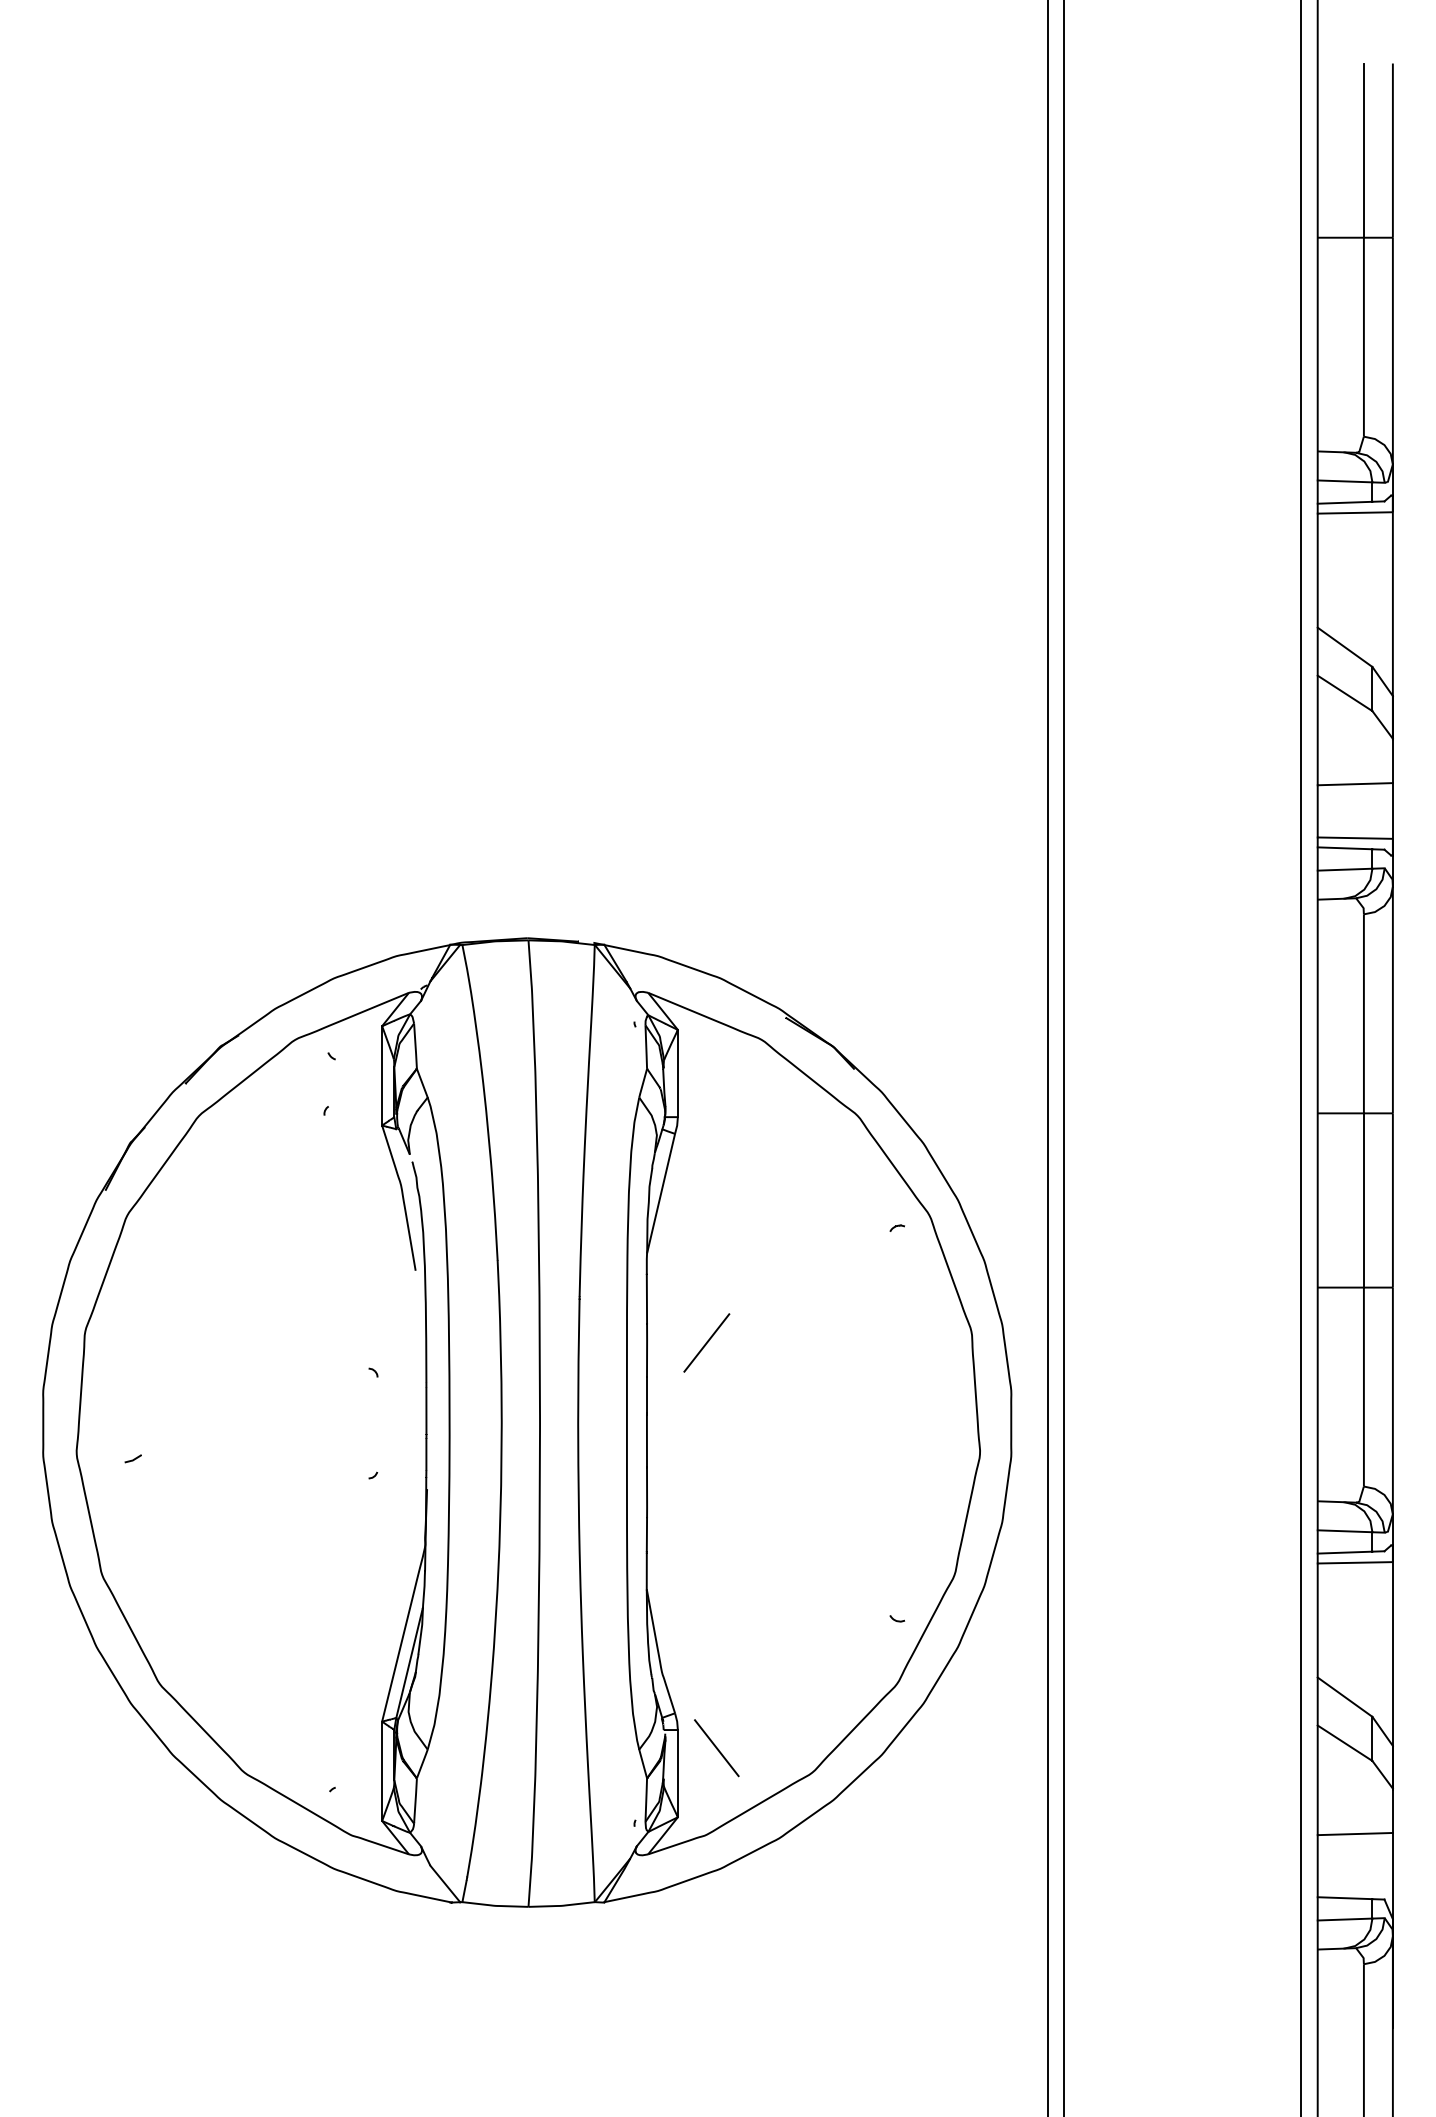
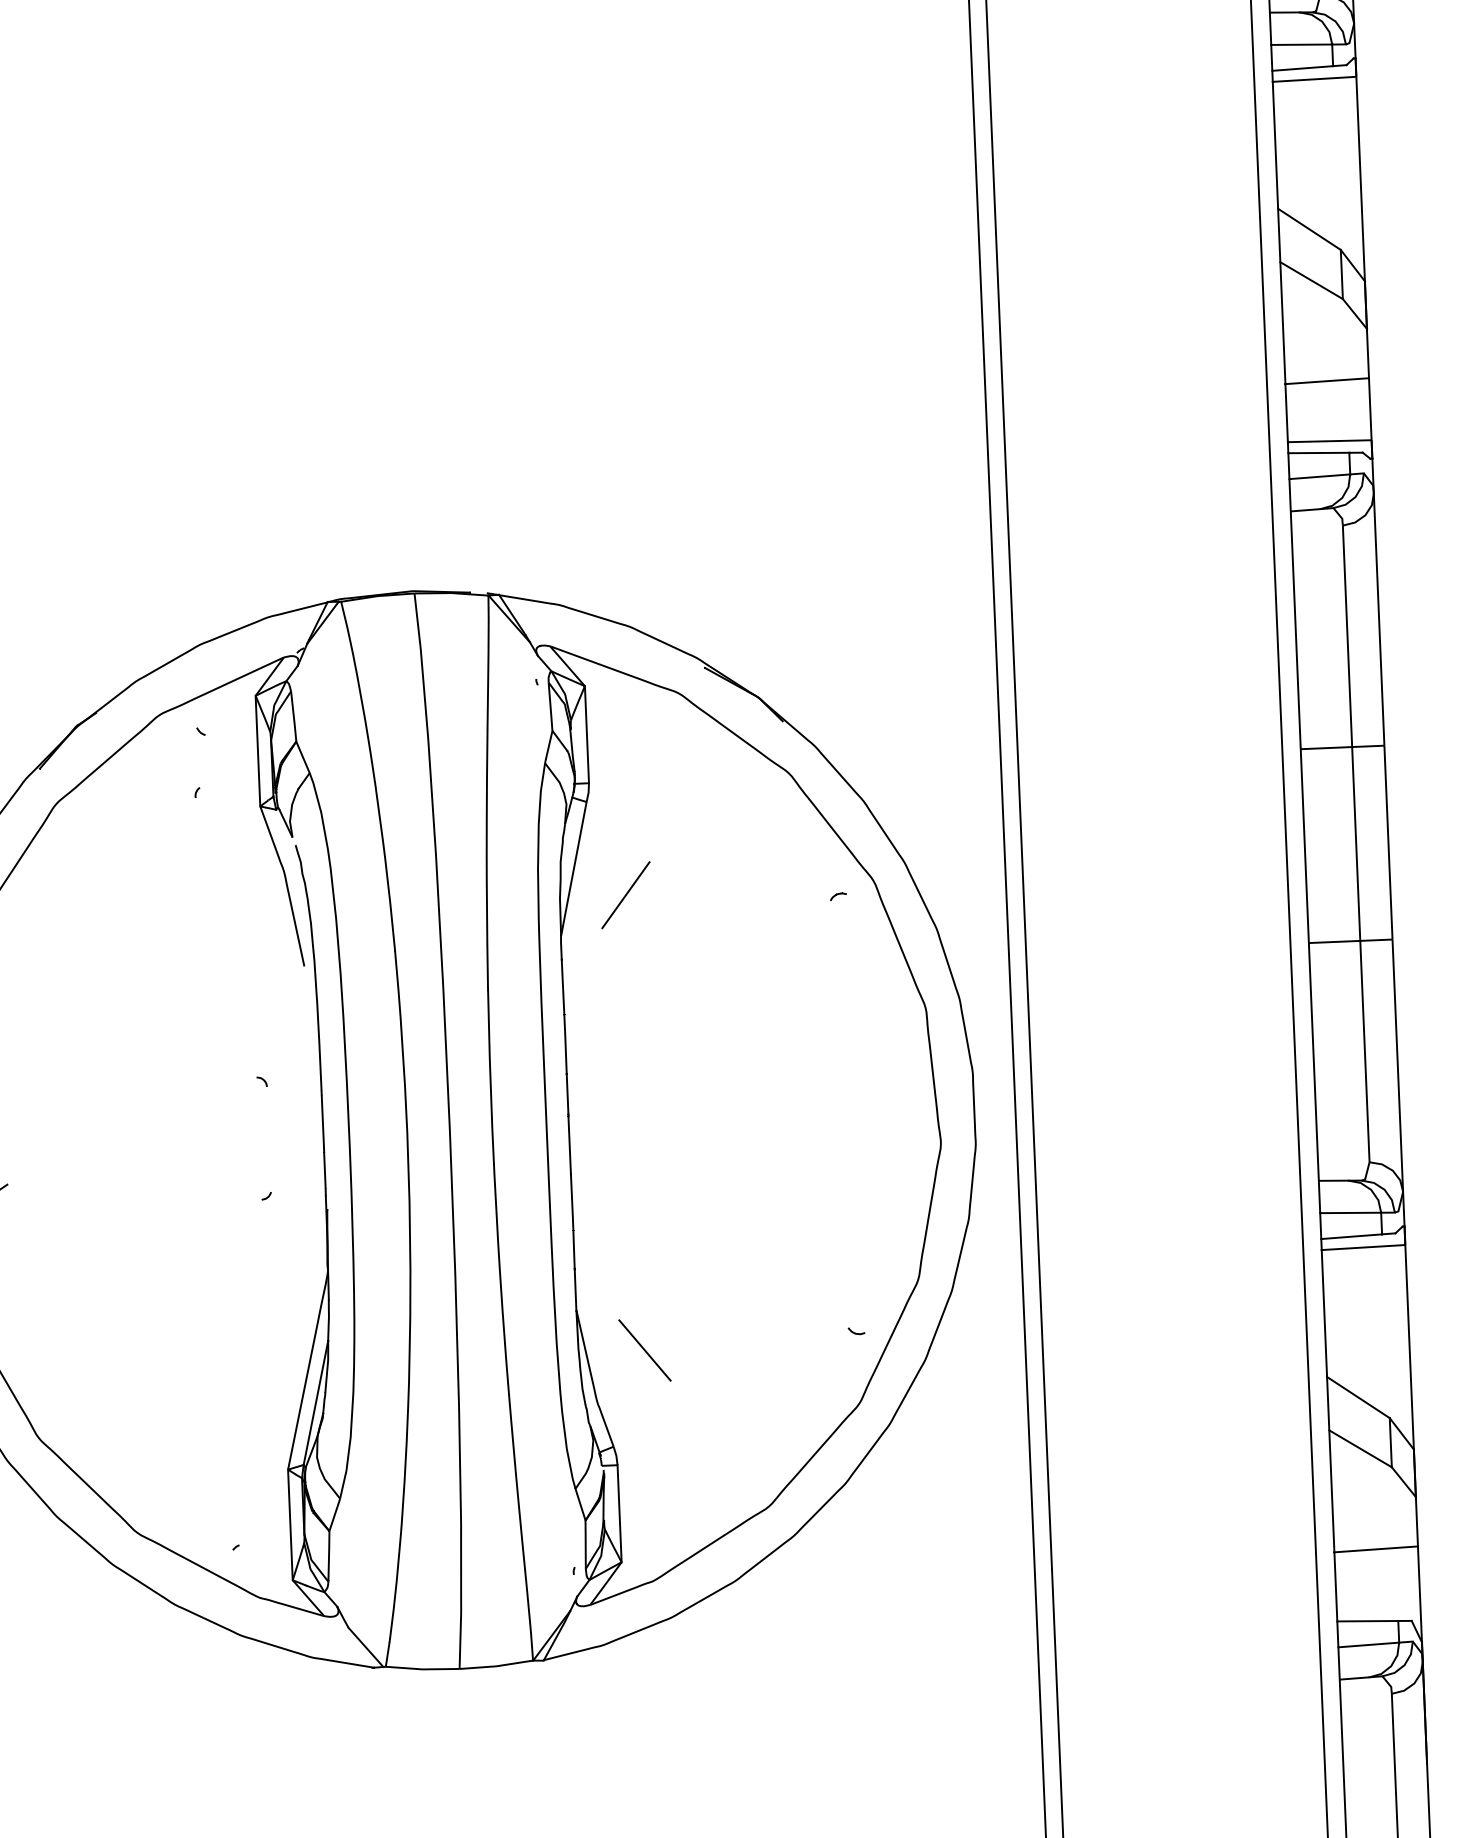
line: (706, 1342) -> (625, 894), moved
line: (716, 1748) -> (644, 1350), moved

